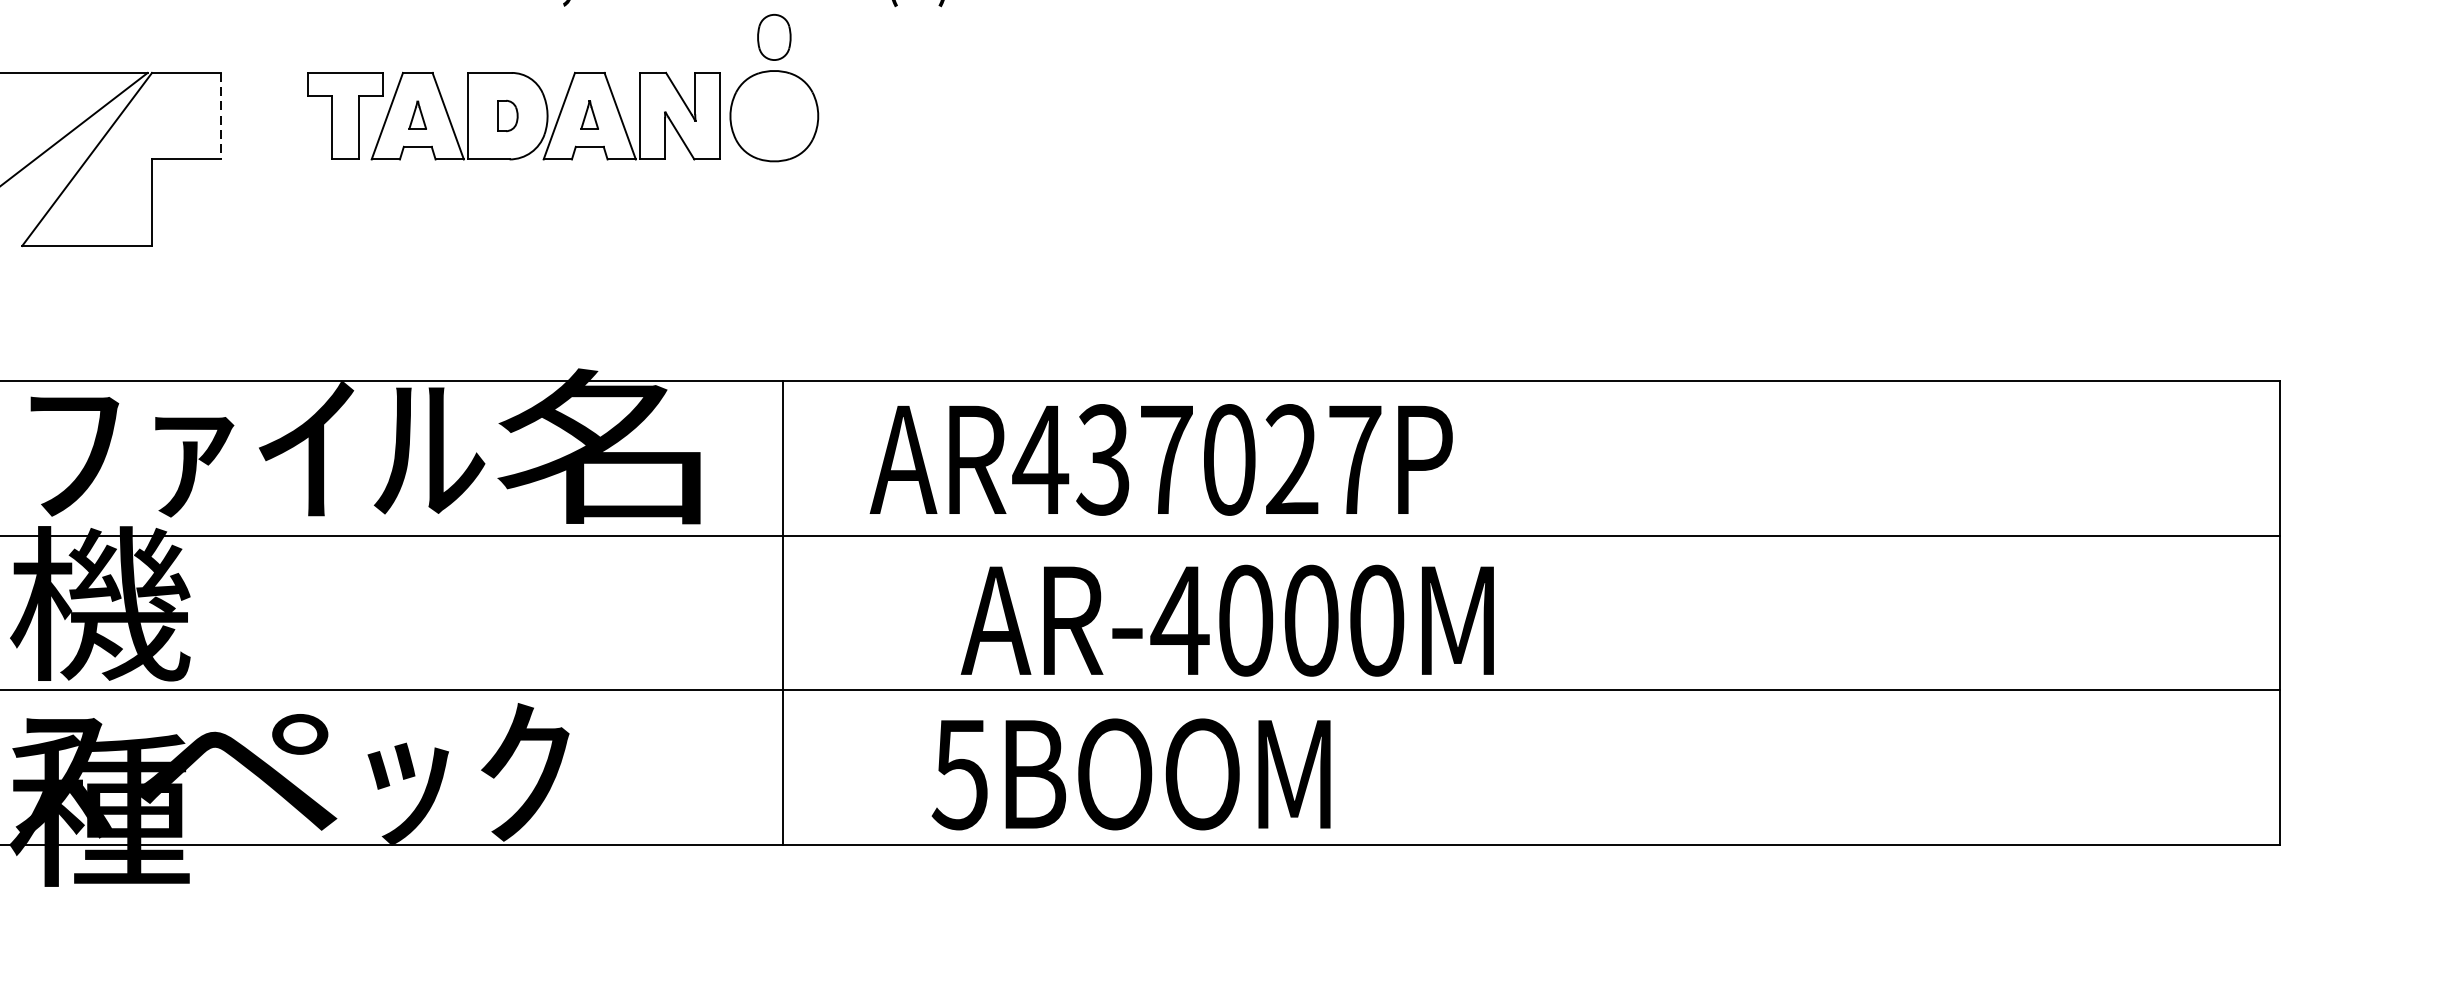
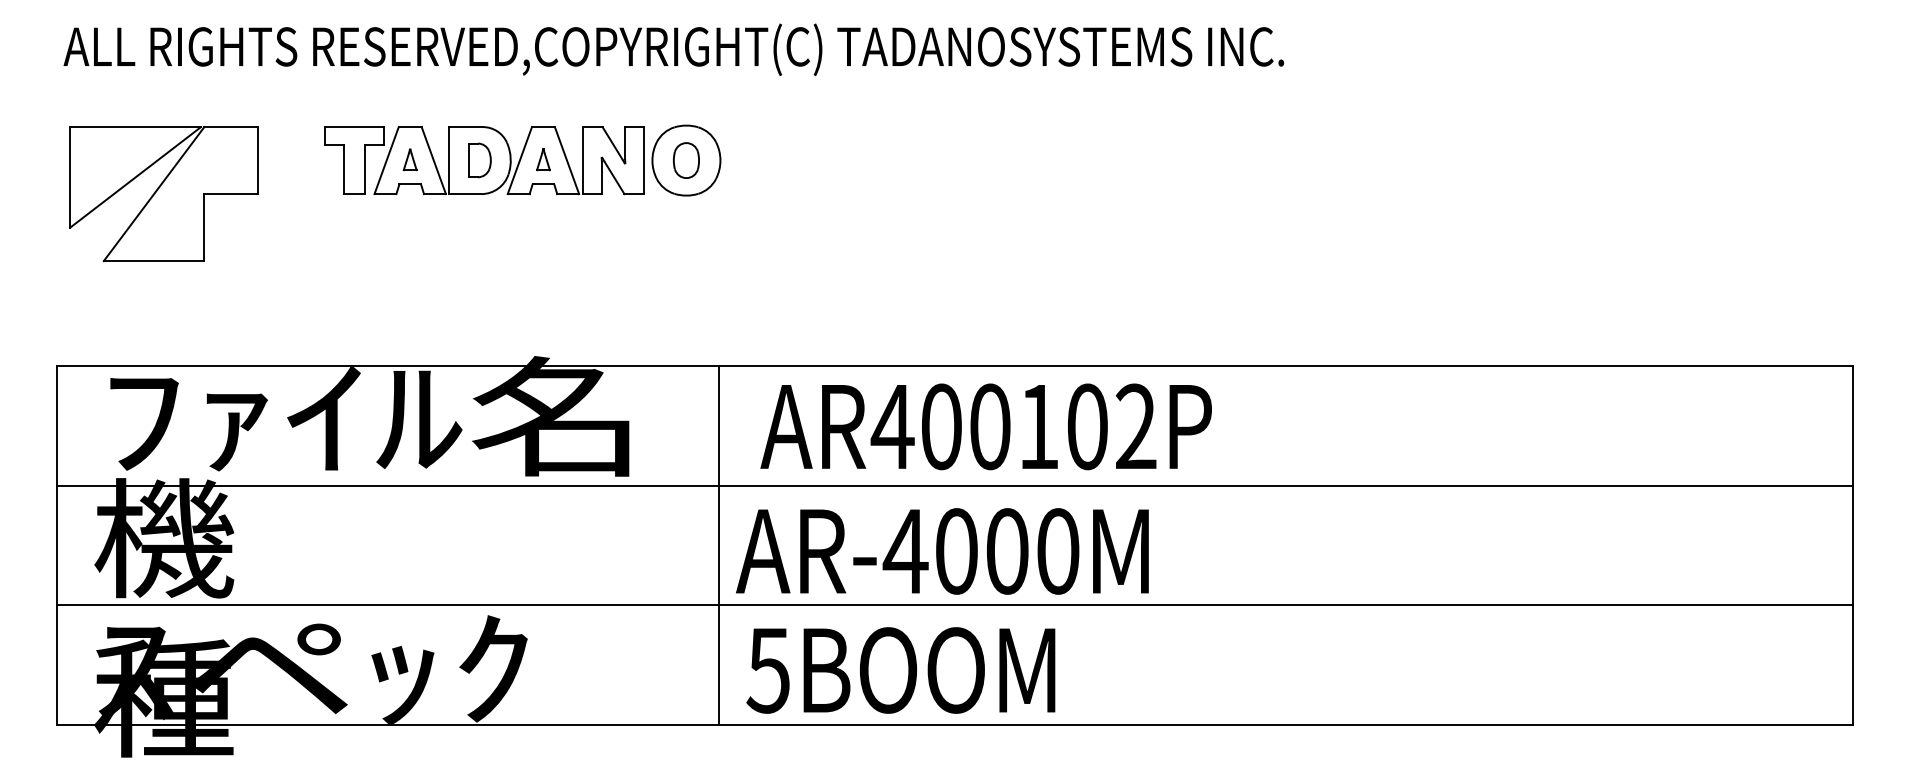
part: (774, 37) -> (686, 160), moved
line: (220, 116) -> (257, 160), dashed -> solid
part: (507, 116) -> (479, 160), size x1.43
text: (1228, 459) -> (1038, 426), AR437027P -> AR400102P
line: (782, 613) -> (718, 545), moved
text: (1227, 620) -> (942, 551), moved
text: (1130, 774) -> (900, 670), moved

